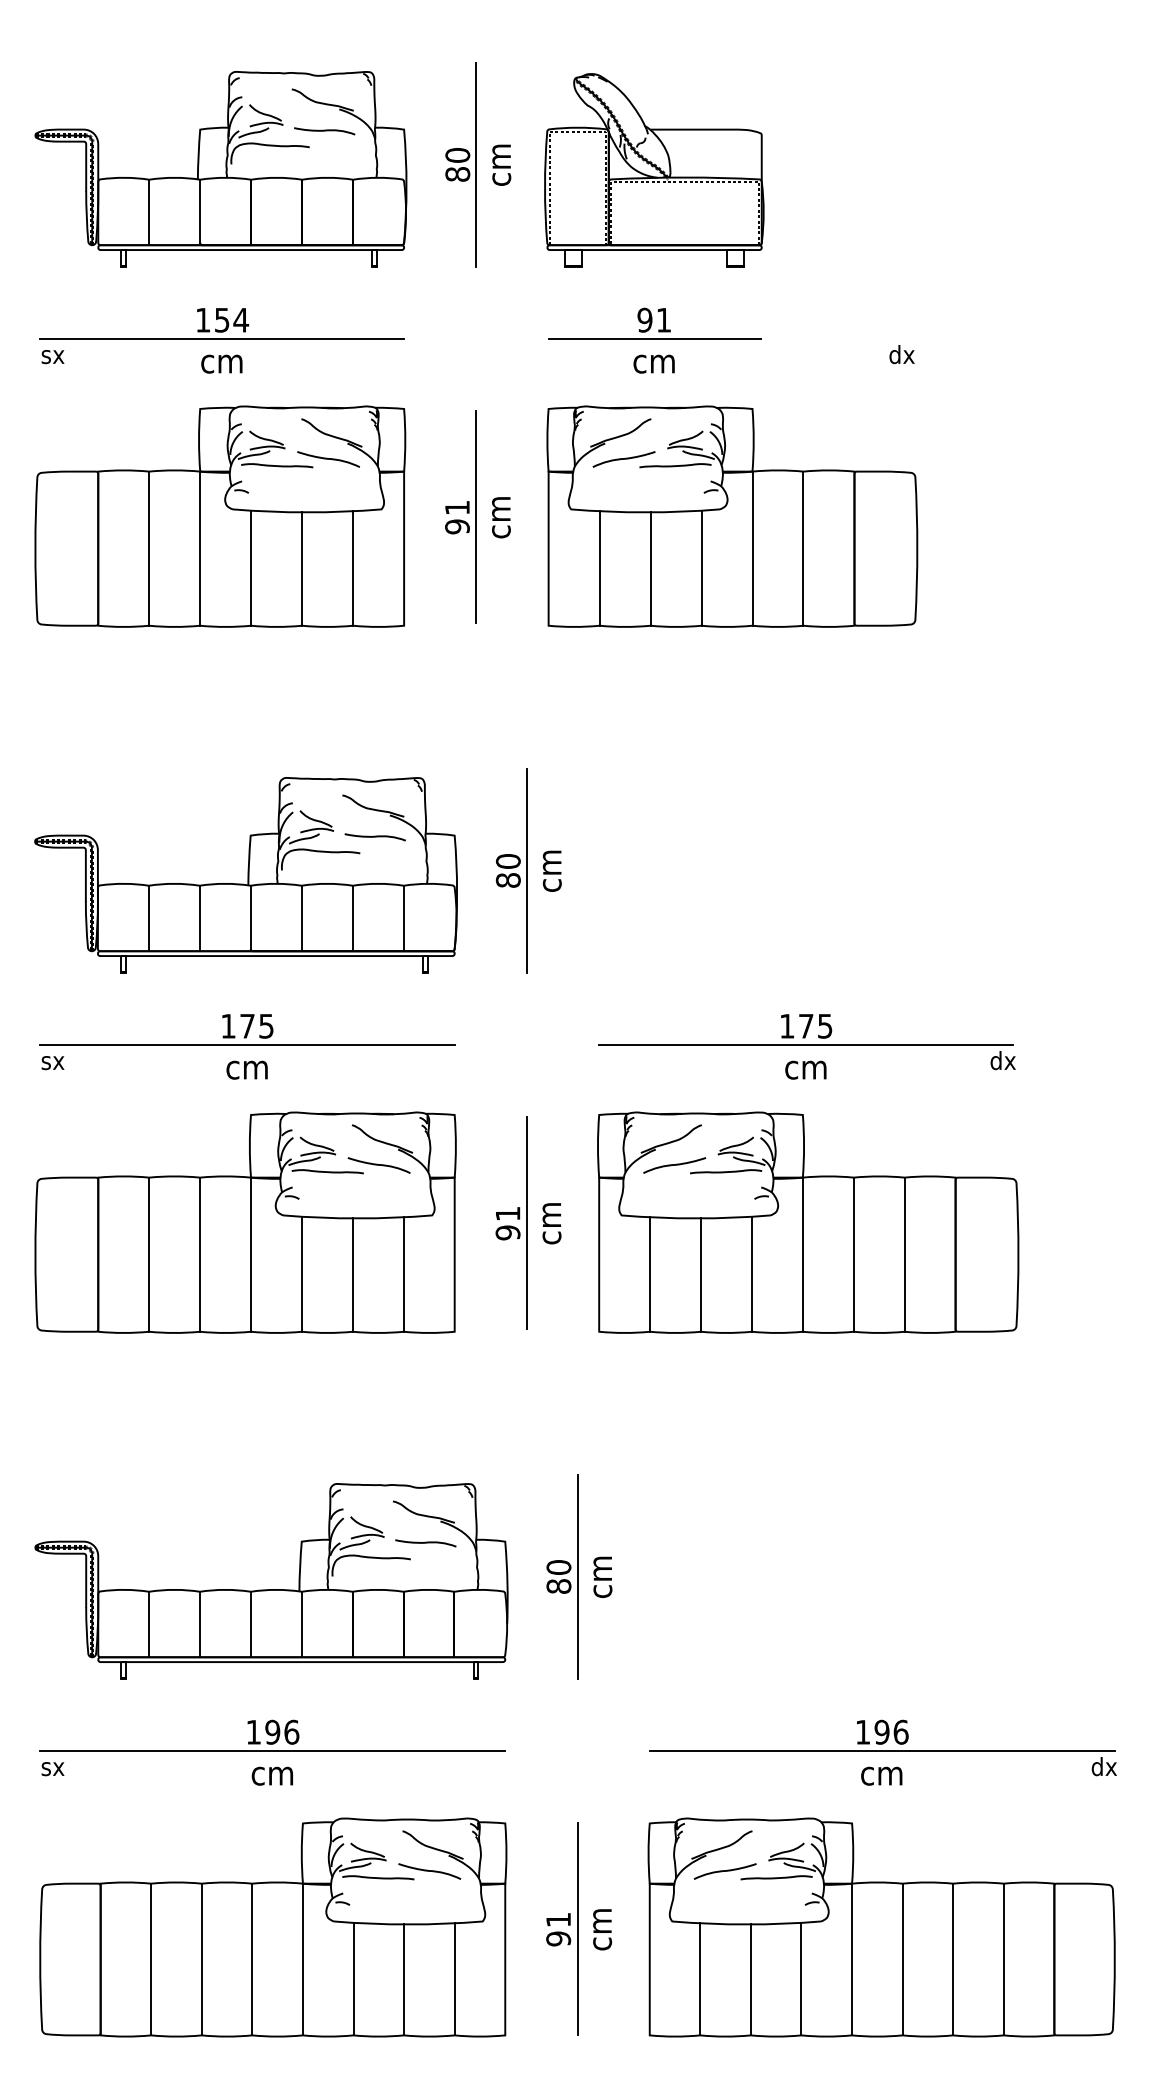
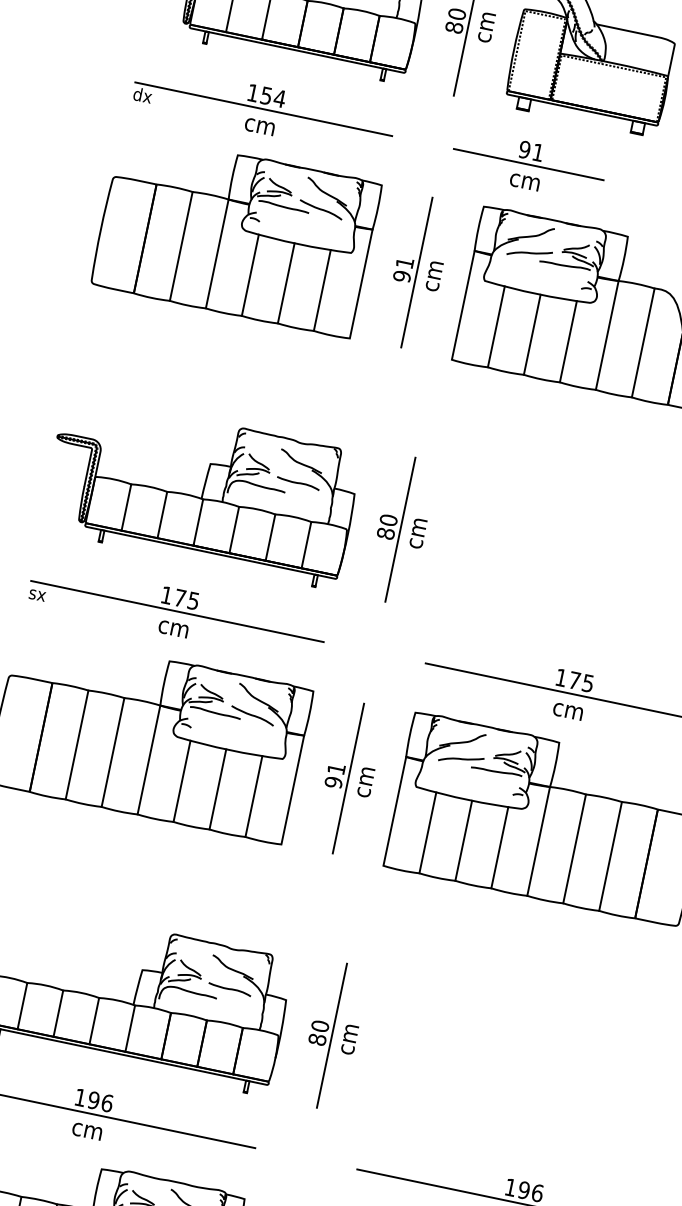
part: (654, 340) -> (528, 165), moved
text: (53, 354) -> (142, 95), sx -> dx

